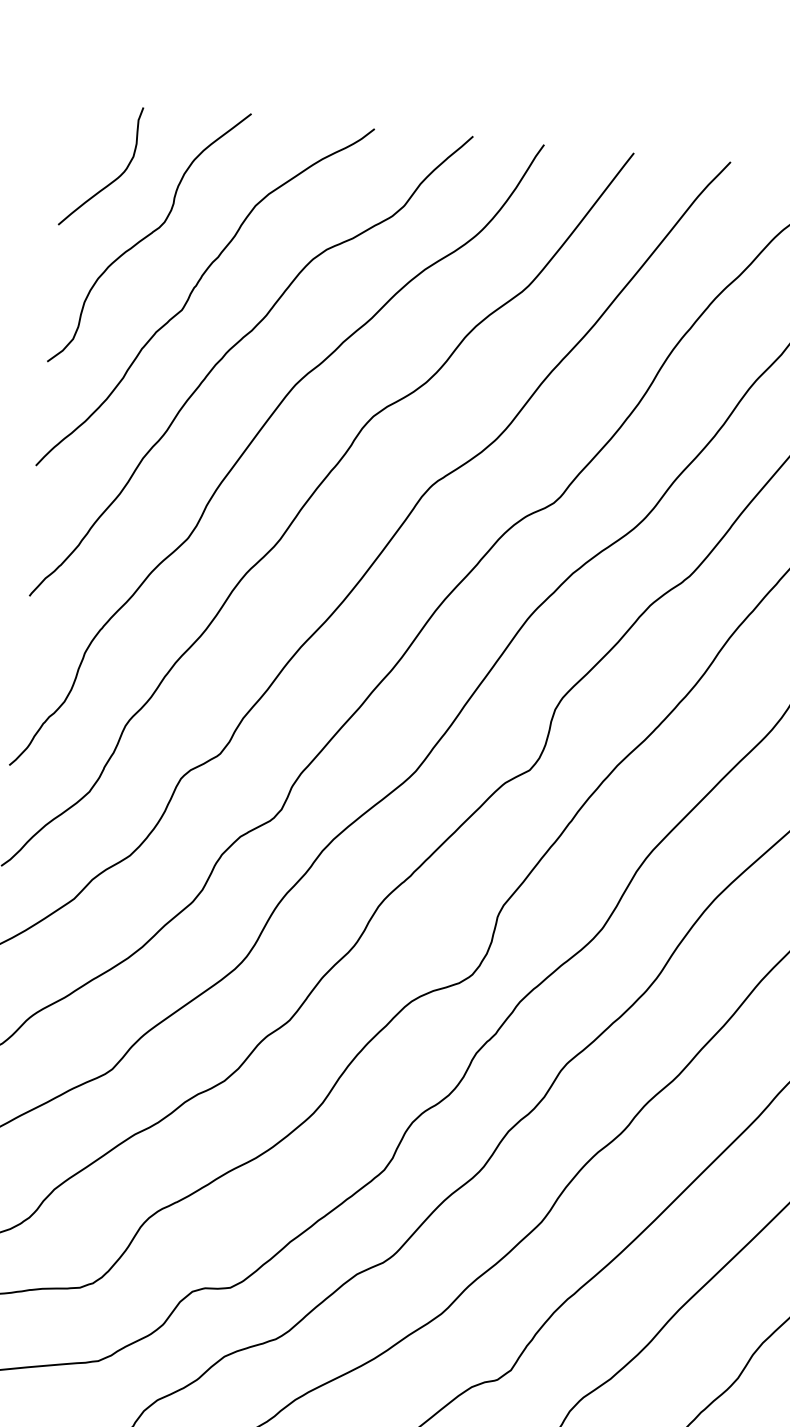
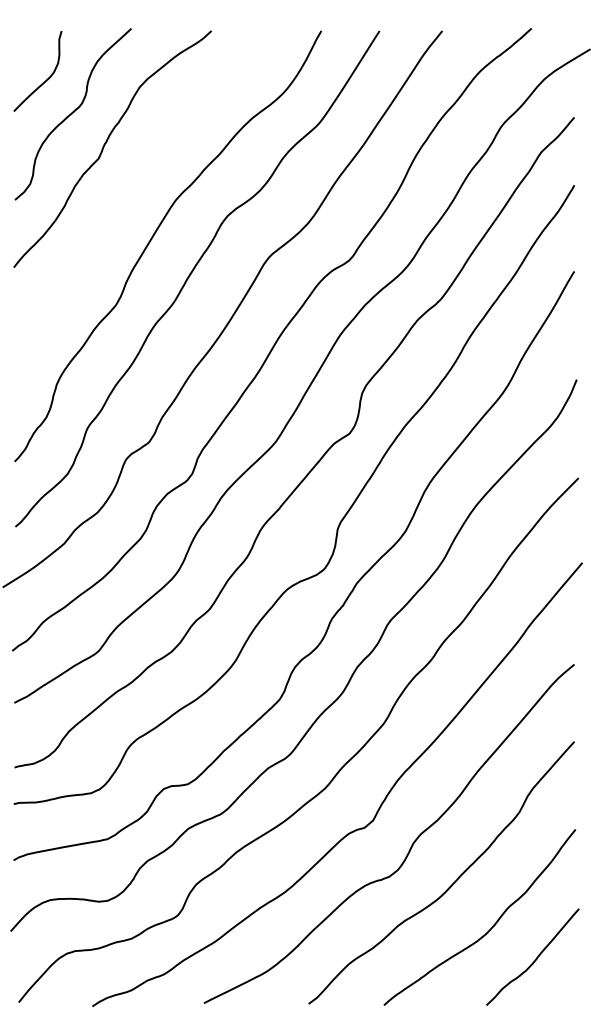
curve: (236, 345) -> (135, 178), removed

